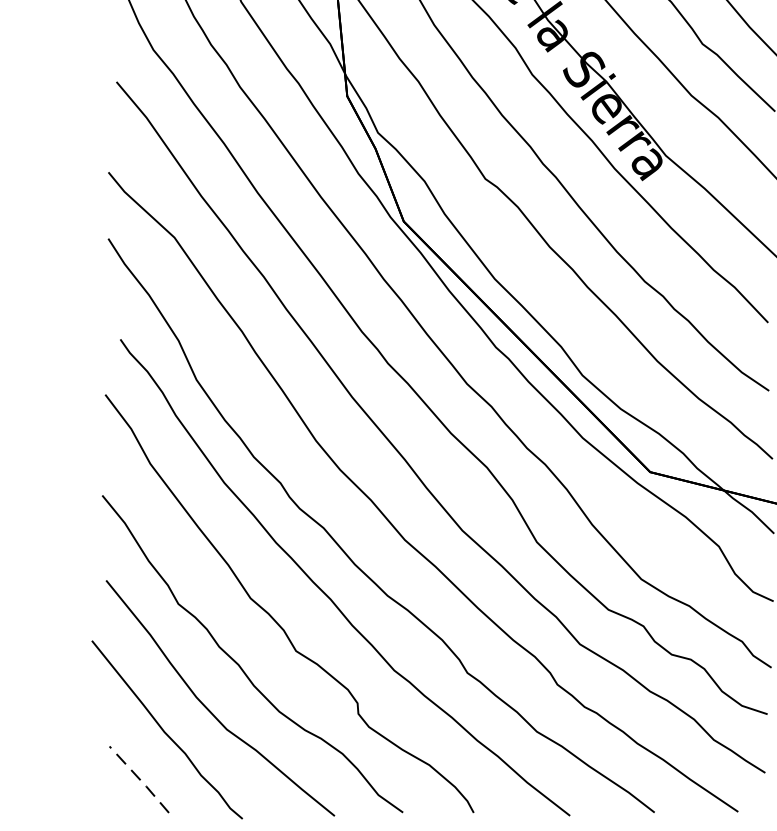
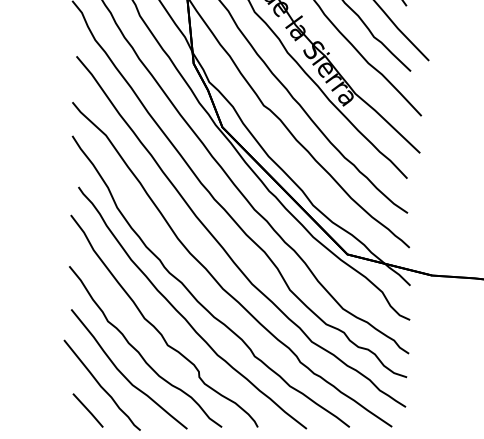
line: (140, 779) -> (88, 410), dashed -> solid

